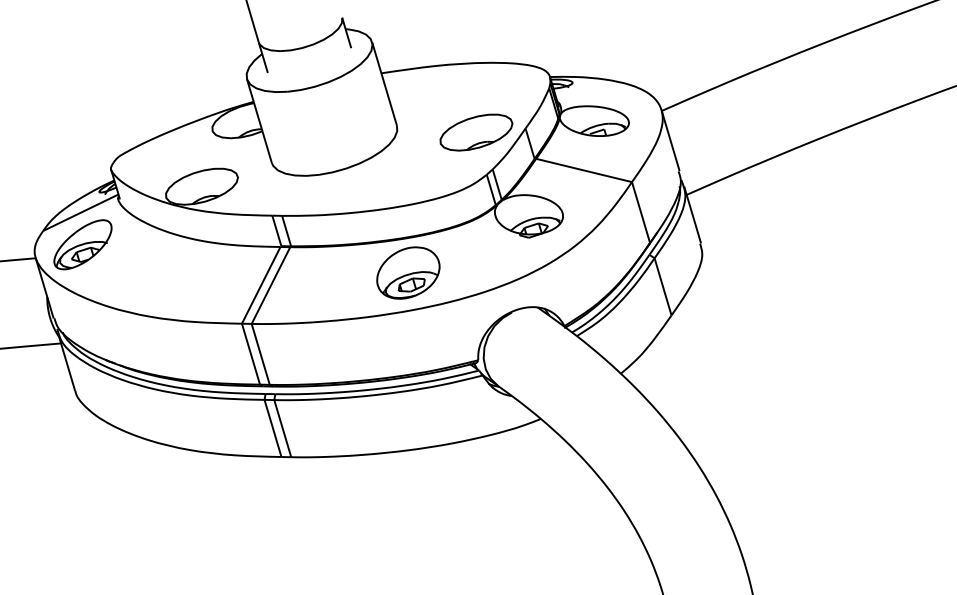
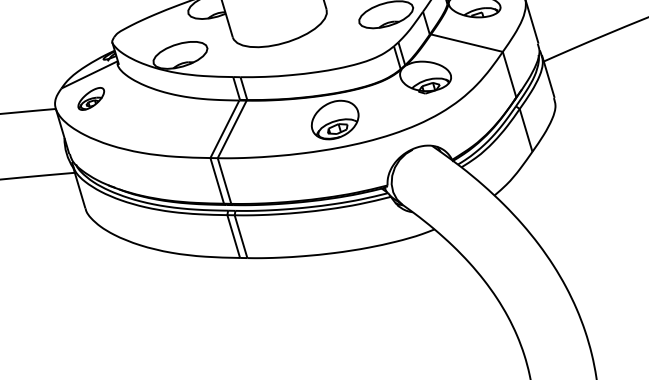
part: (82, 244) -> (90, 98), size x0.6

